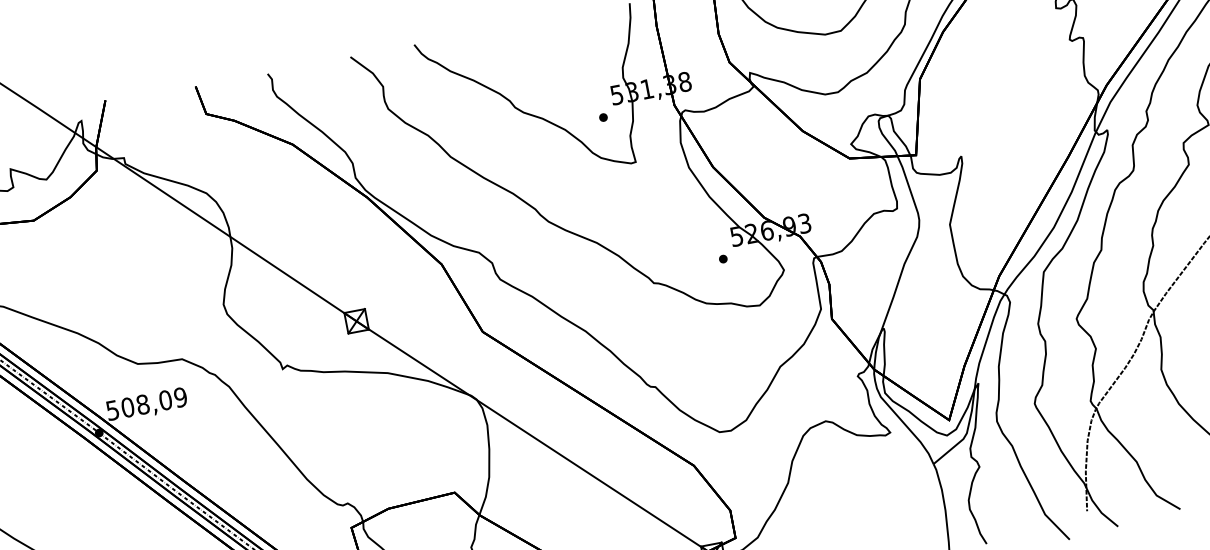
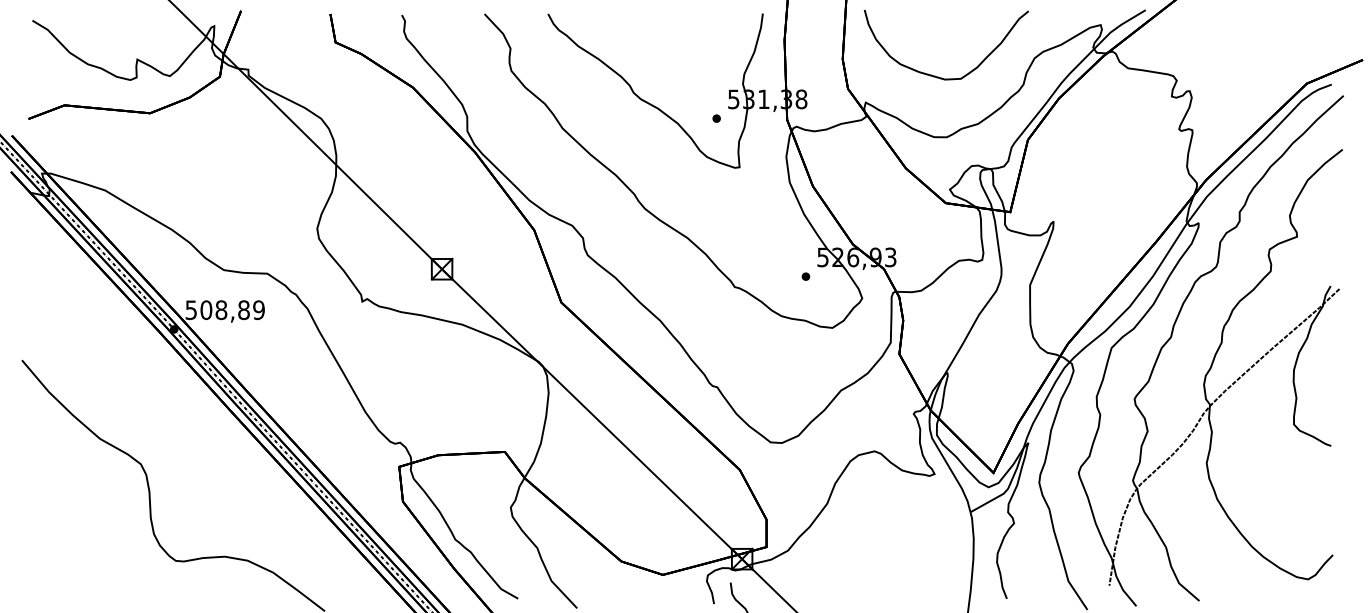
text: (165, 399) -> (243, 309), 508,09 -> 508,89

